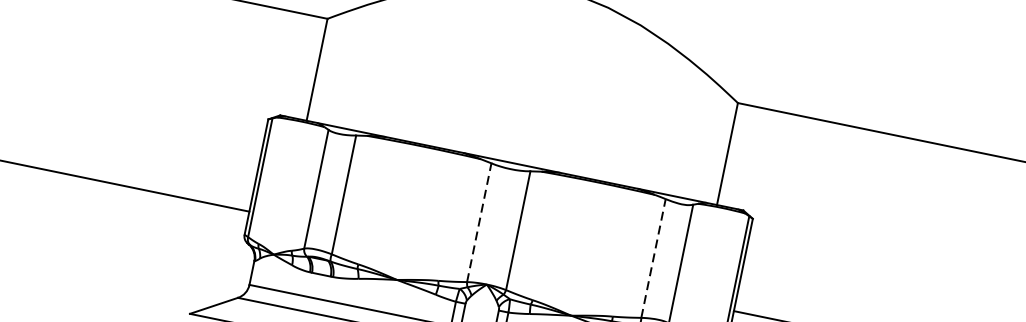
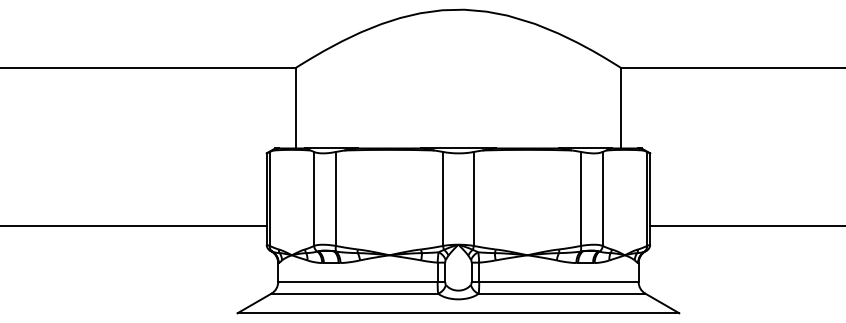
line: (479, 222) -> (443, 198), dashed -> solid
line: (653, 257) -> (580, 198), dashed -> solid

